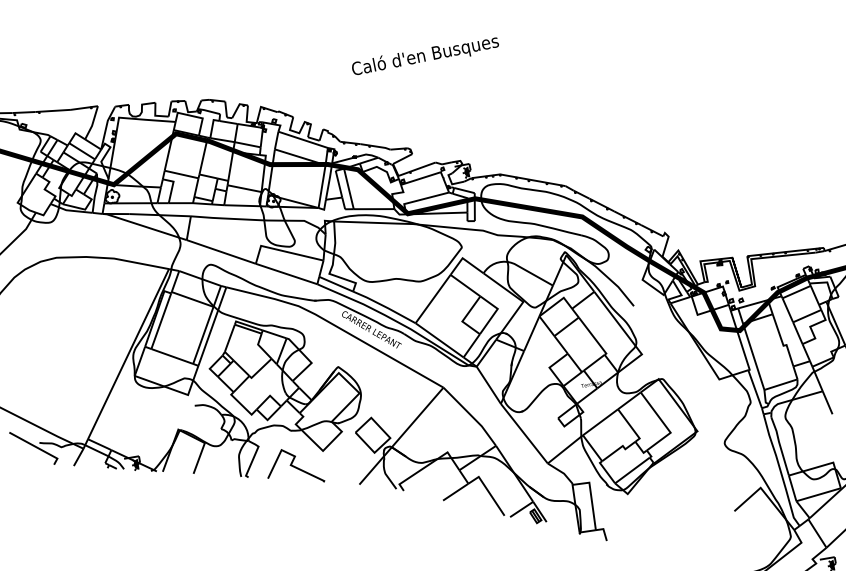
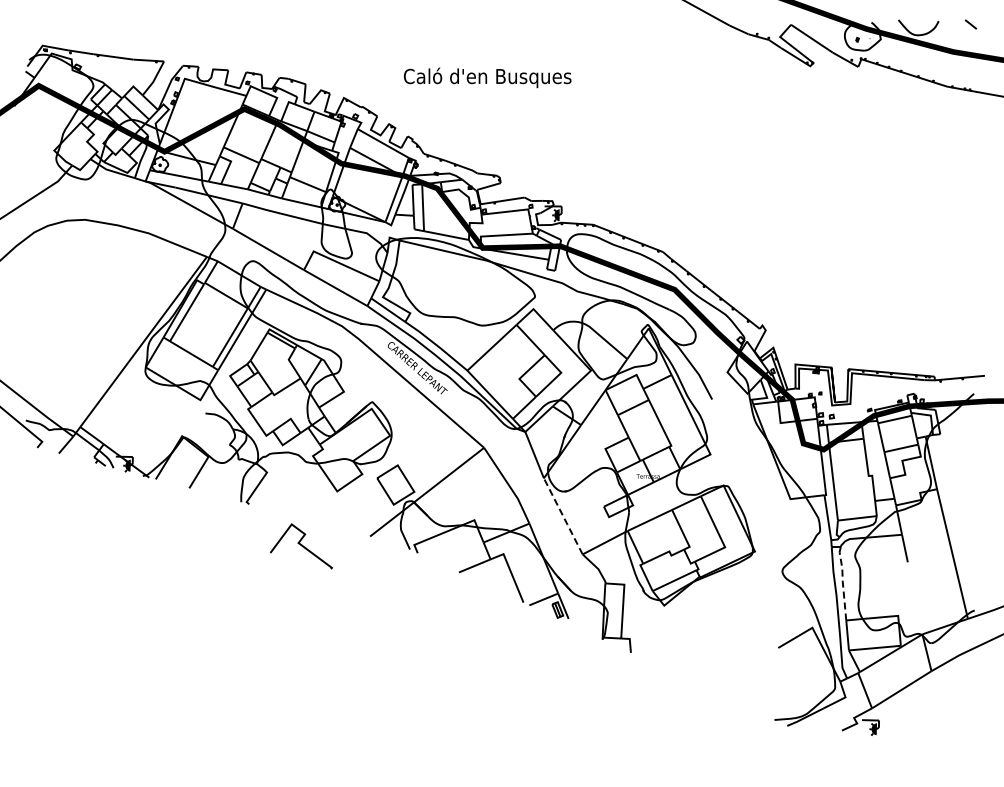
text: (425, 55) -> (487, 77), moved
line: (523, 433) -> (562, 515), solid -> dashed
line: (780, 445) -> (843, 585), solid -> dashed
curve: (293, 467) -> (301, 546), moved

